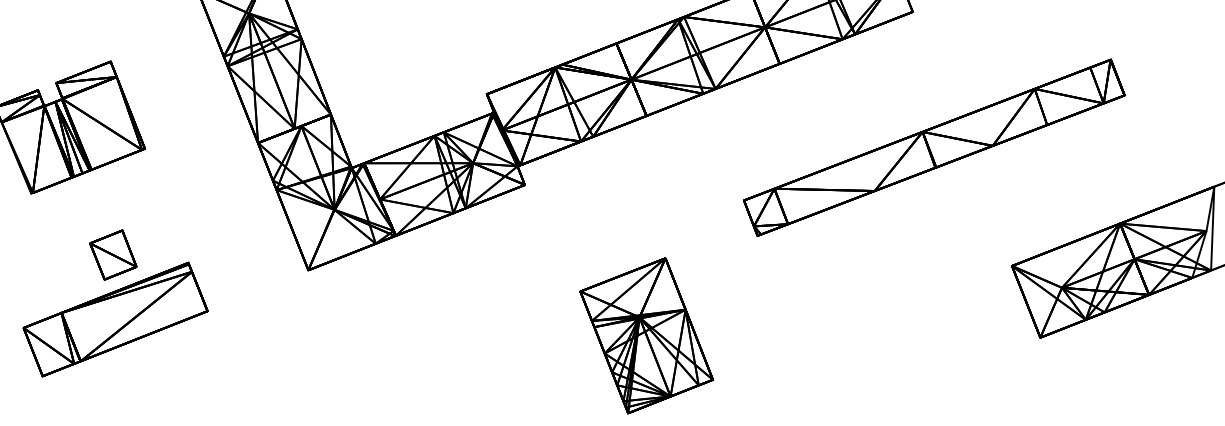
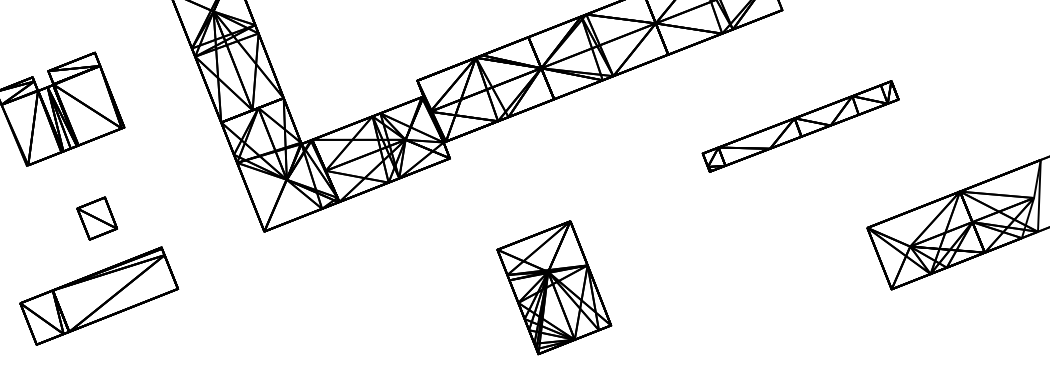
part: (933, 147) -> (800, 126), size x0.6
part: (115, 319) -> (99, 296), moved

